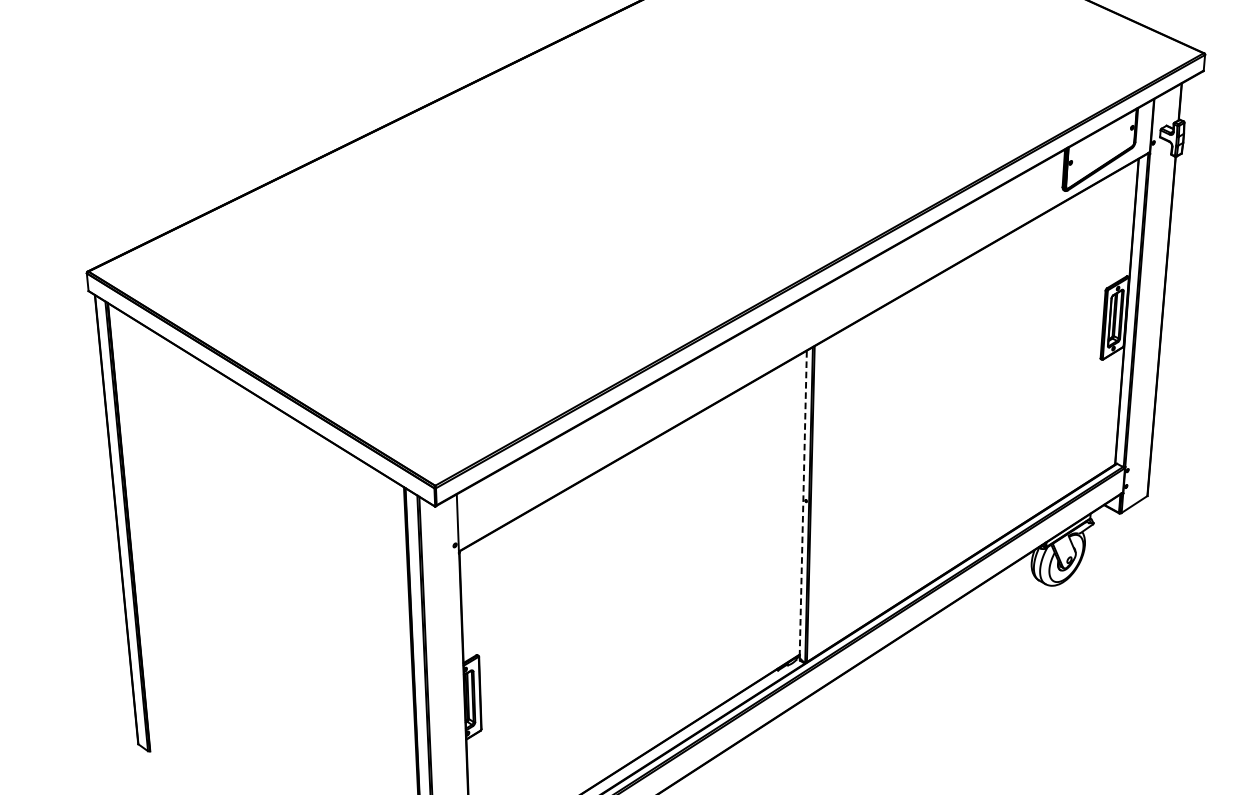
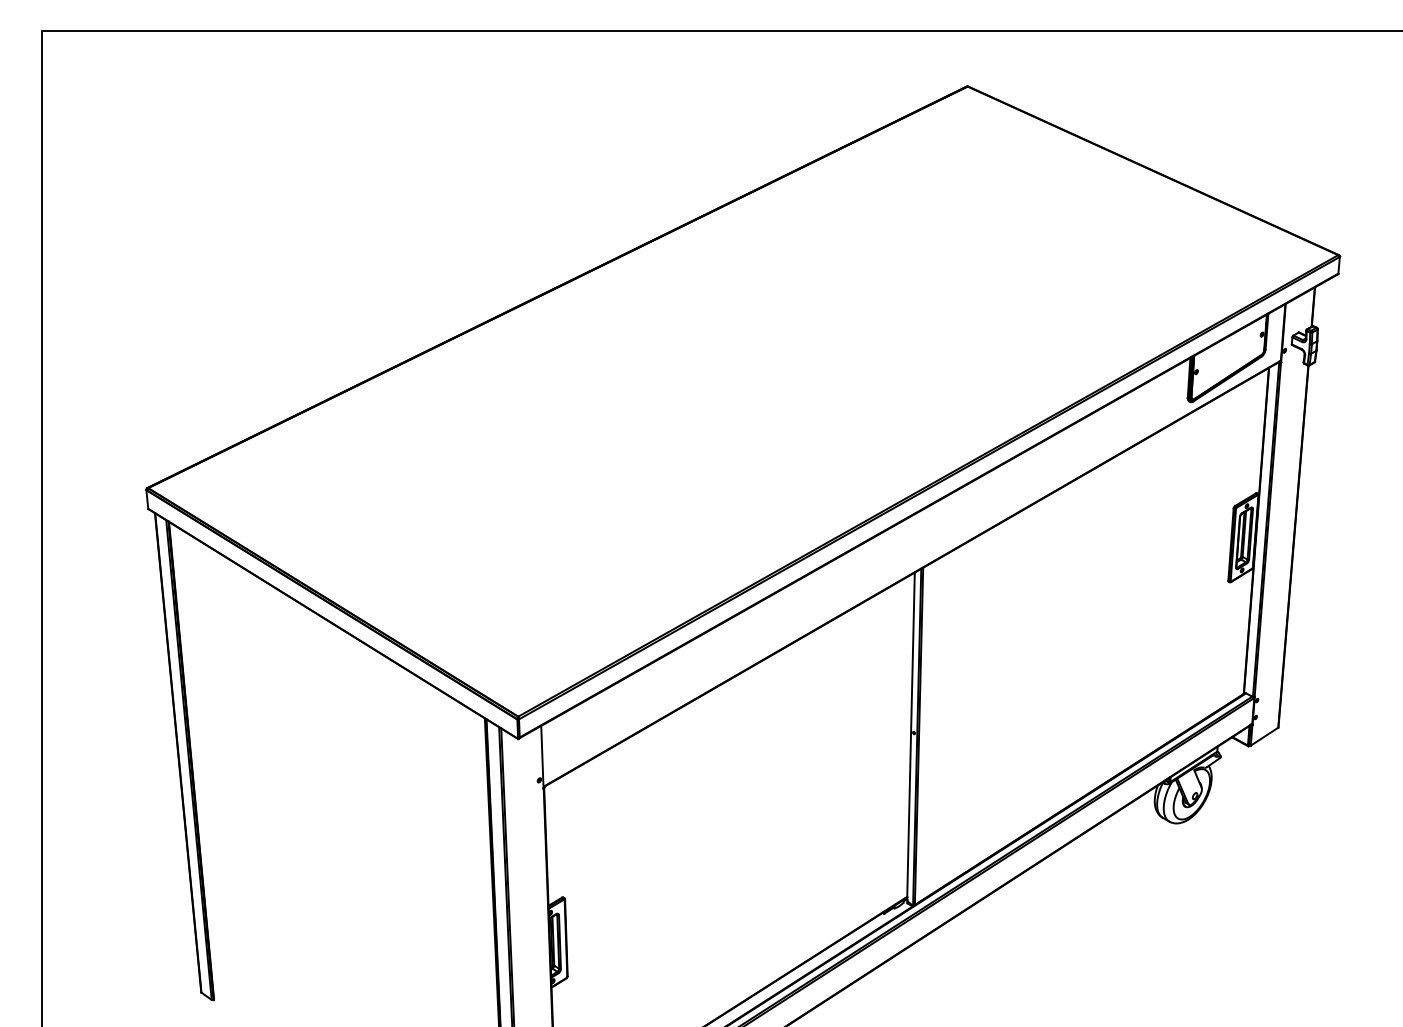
line: (803, 503) -> (911, 735), dashed -> solid

